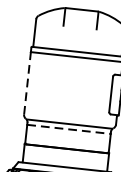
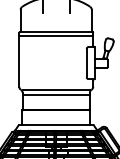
line: (27, 83) -> (19, 61), dashed -> solid
line: (69, 129) -> (56, 94), dashed -> solid

